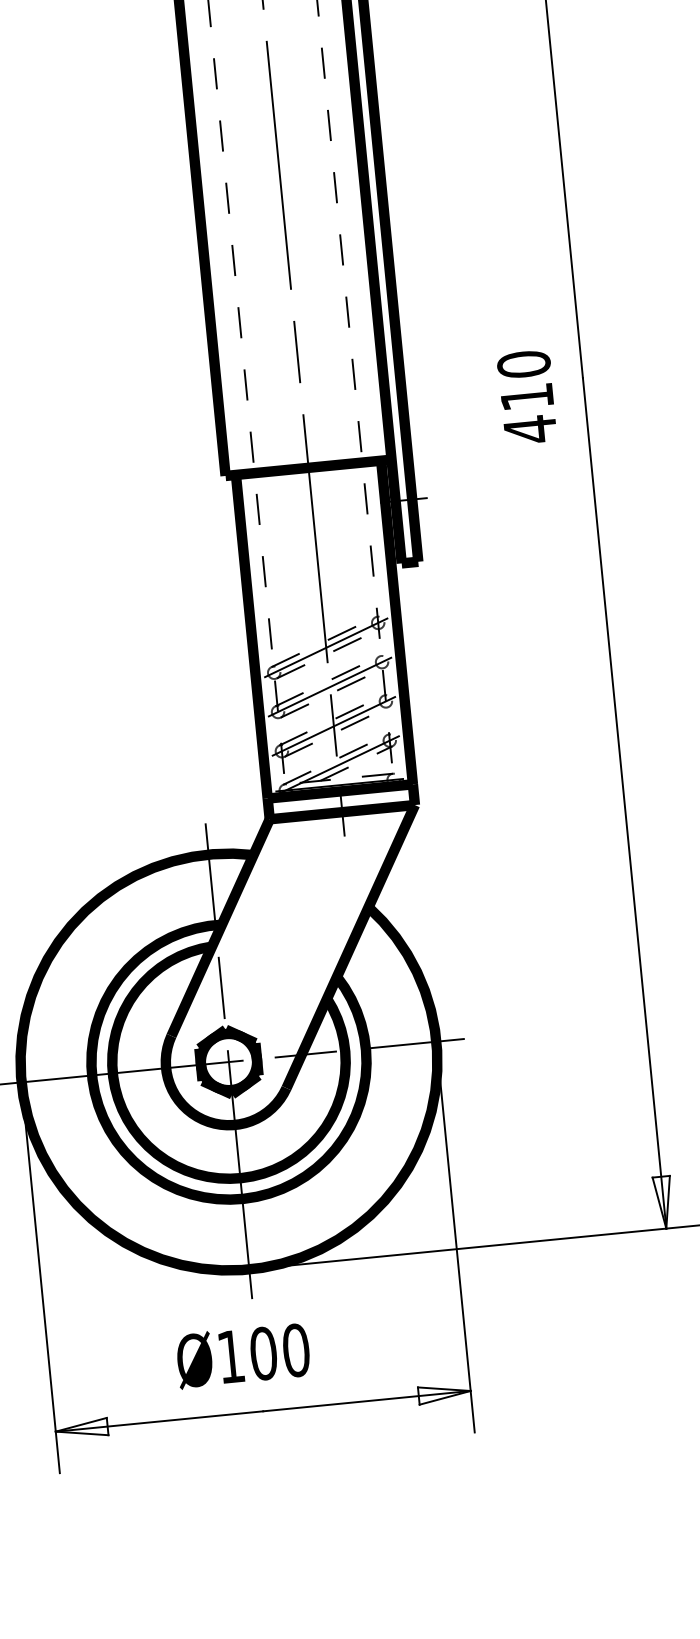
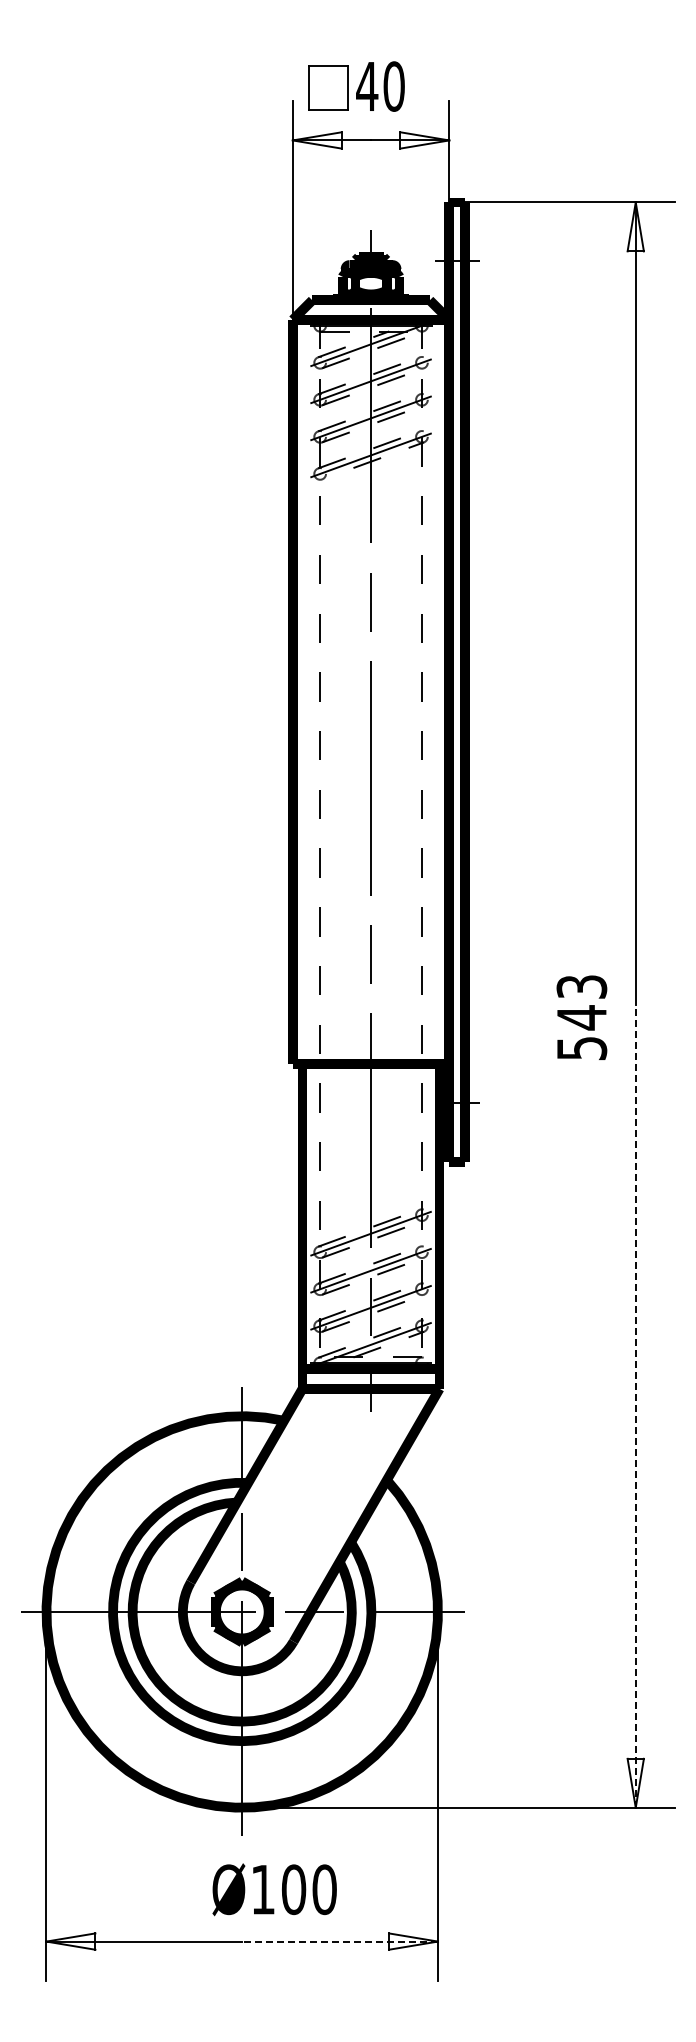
text: (526, 396) -> (581, 1017), 410 -> 543
line: (624, 802) -> (635, 1405), solid -> dashed
text: (243, 1355) -> (274, 1889), moved
line: (367, 1401) -> (340, 1941), solid -> dashed

